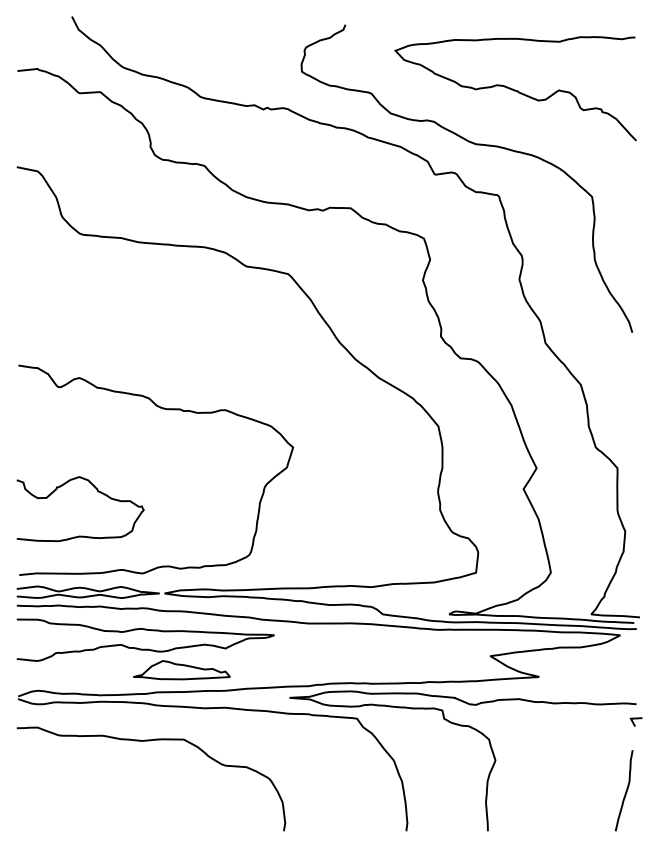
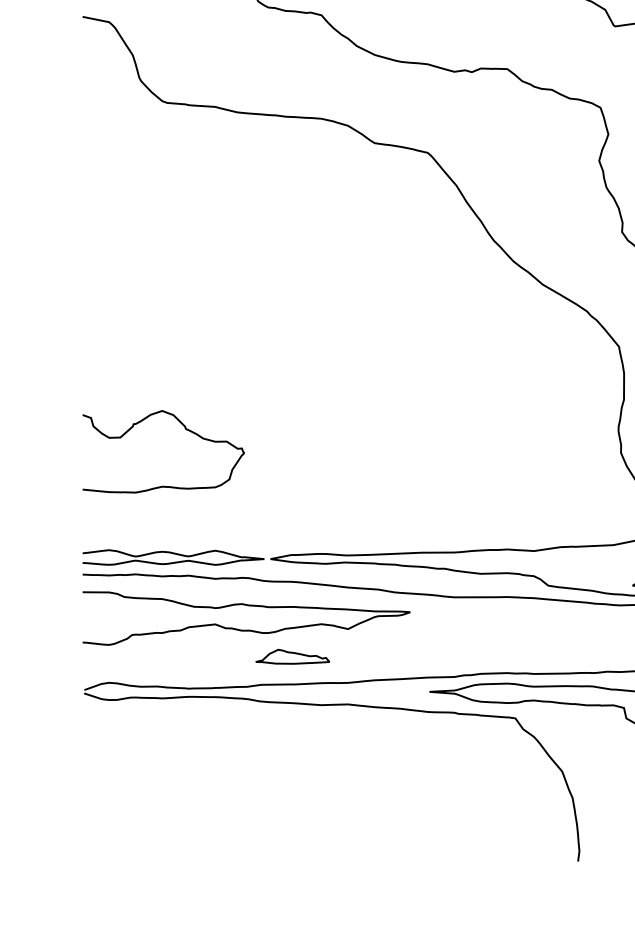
curve: (167, 410) -> (274, 326), removed
part: (181, 670) -> (292, 657), size x0.6
curve: (150, 741) -> (252, 747), removed

